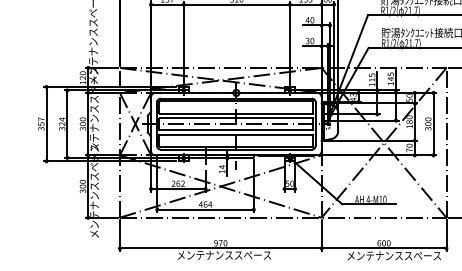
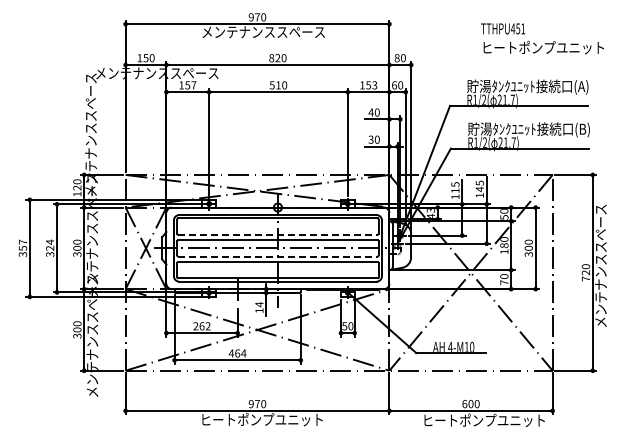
line: (236, 113) -> (277, 234), solid -> dashed
line: (236, 130) -> (277, 256), solid -> dashed
text: (224, 255) -> (262, 419), メンテナンススペース -> ヒートポンプユニット
text: (394, 255) -> (484, 419), メンテナンススペース -> ヒートポンプユニット

